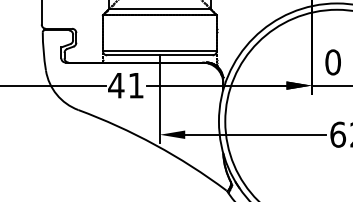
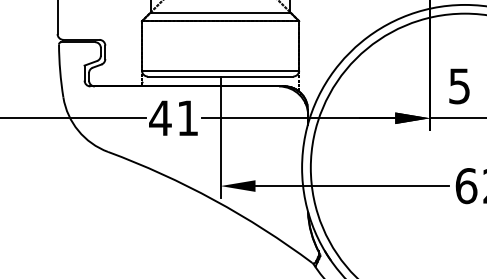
text: (332, 62) -> (458, 86), 0 -> 5

